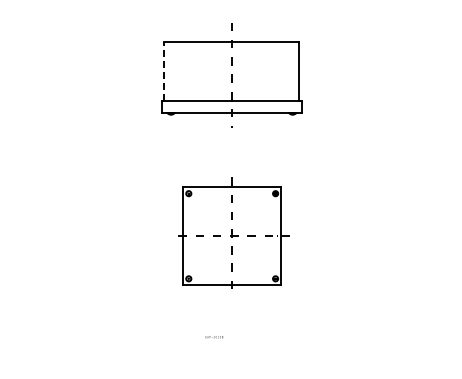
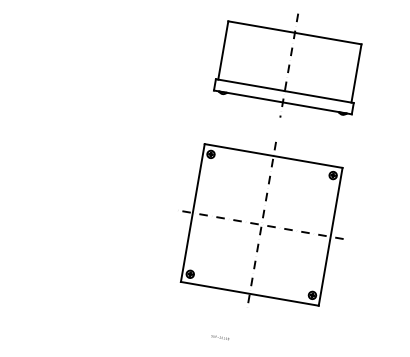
line: (164, 71) -> (223, 50), dashed -> solid
part: (232, 234) -> (262, 222), size x1.43
text: (214, 337) -> (220, 338), moved

